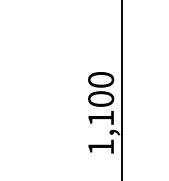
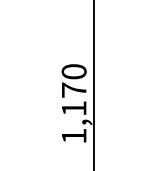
text: (101, 98) -> (74, 89), 1,100 -> 1,170

